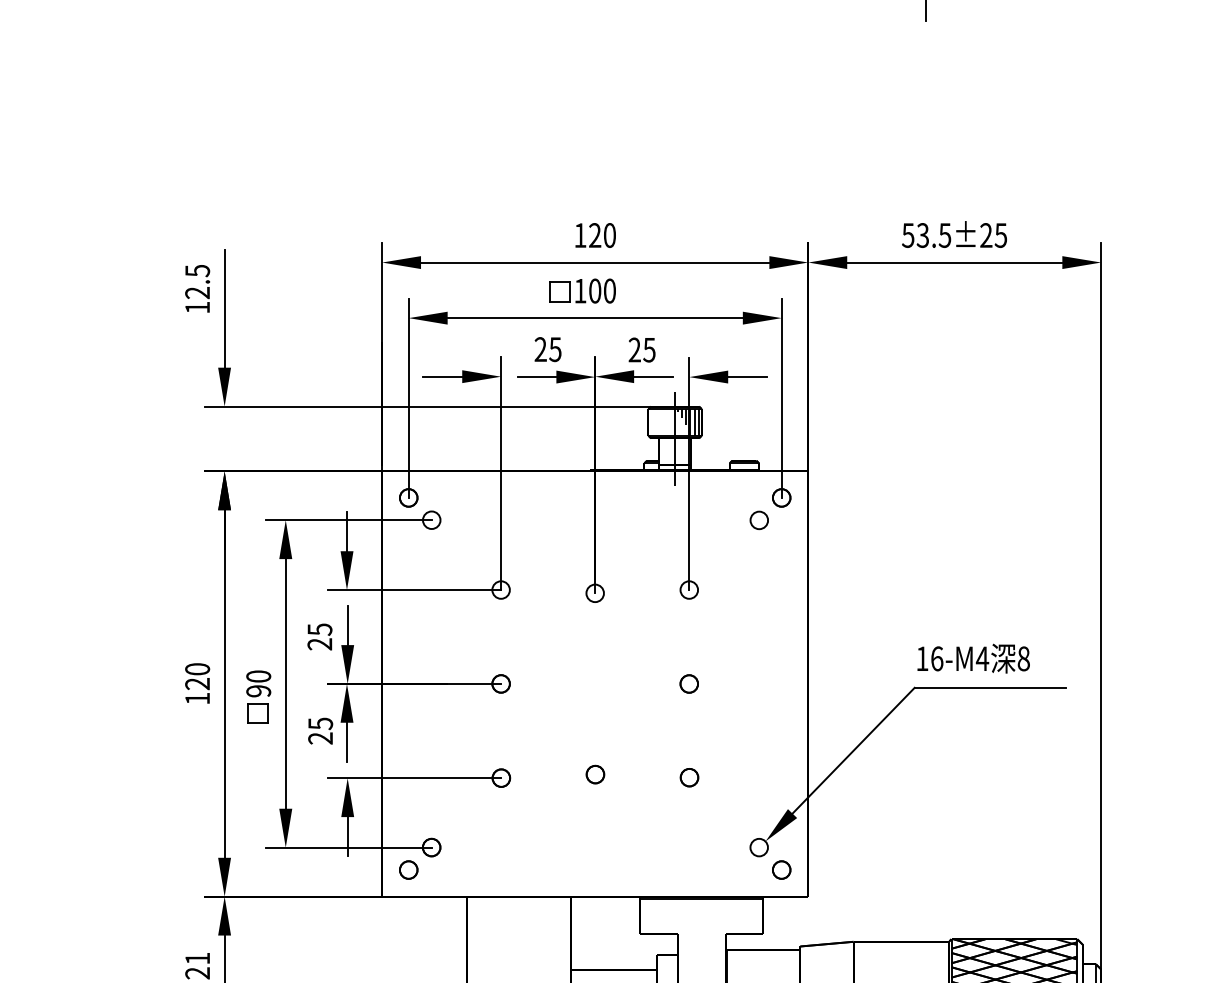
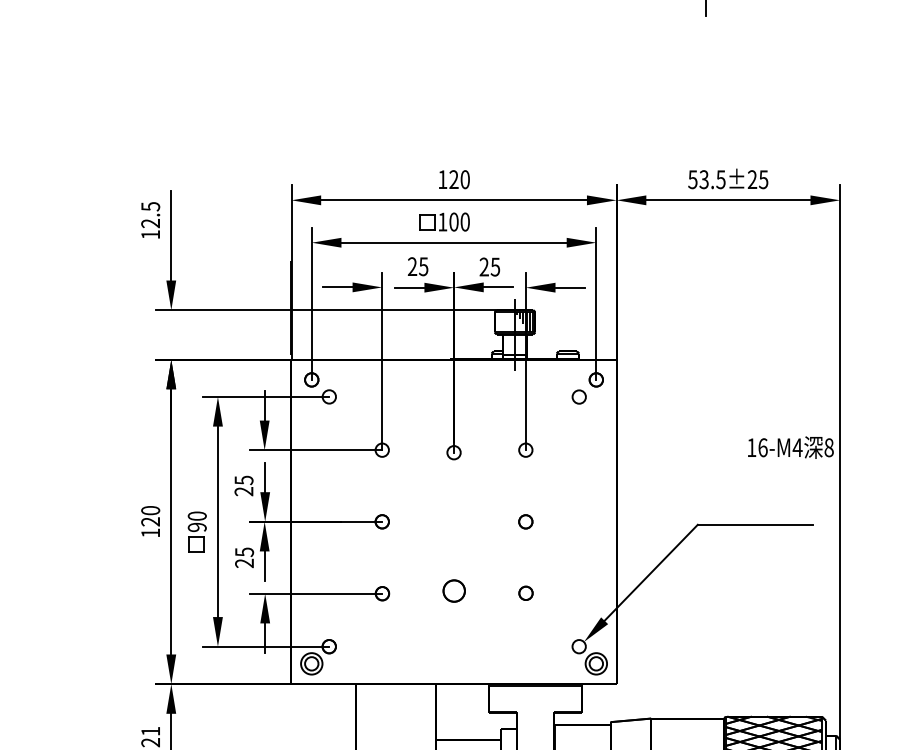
text: (973, 658) -> (790, 447), moved
part: (595, 774) -> (454, 590), size x1.6
circle: (408, 869) -> (311, 663), size x1.6
circle: (781, 869) -> (596, 663), size x1.6

